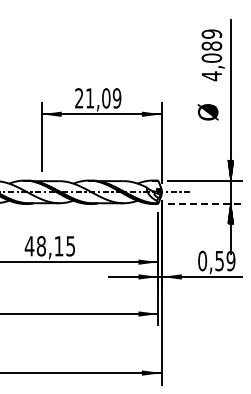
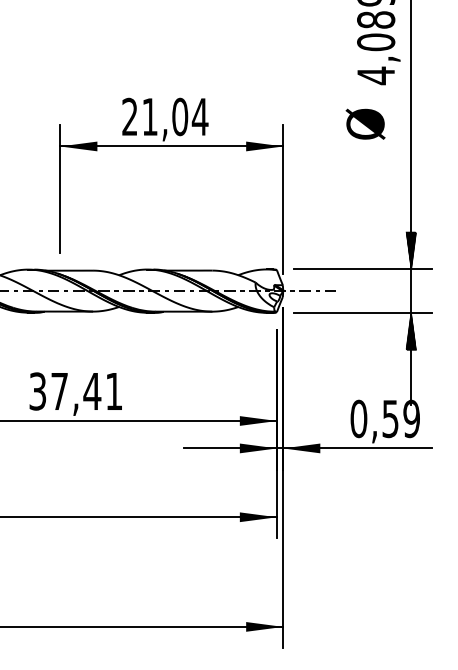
text: (116, 98) -> (199, 117), 21,09 -> 21,04
text: (207, 112) -> (364, 124), moved
line: (205, 203) -> (364, 312), dashed -> solid
text: (49, 246) -> (74, 391), 48,15 -> 37,41

